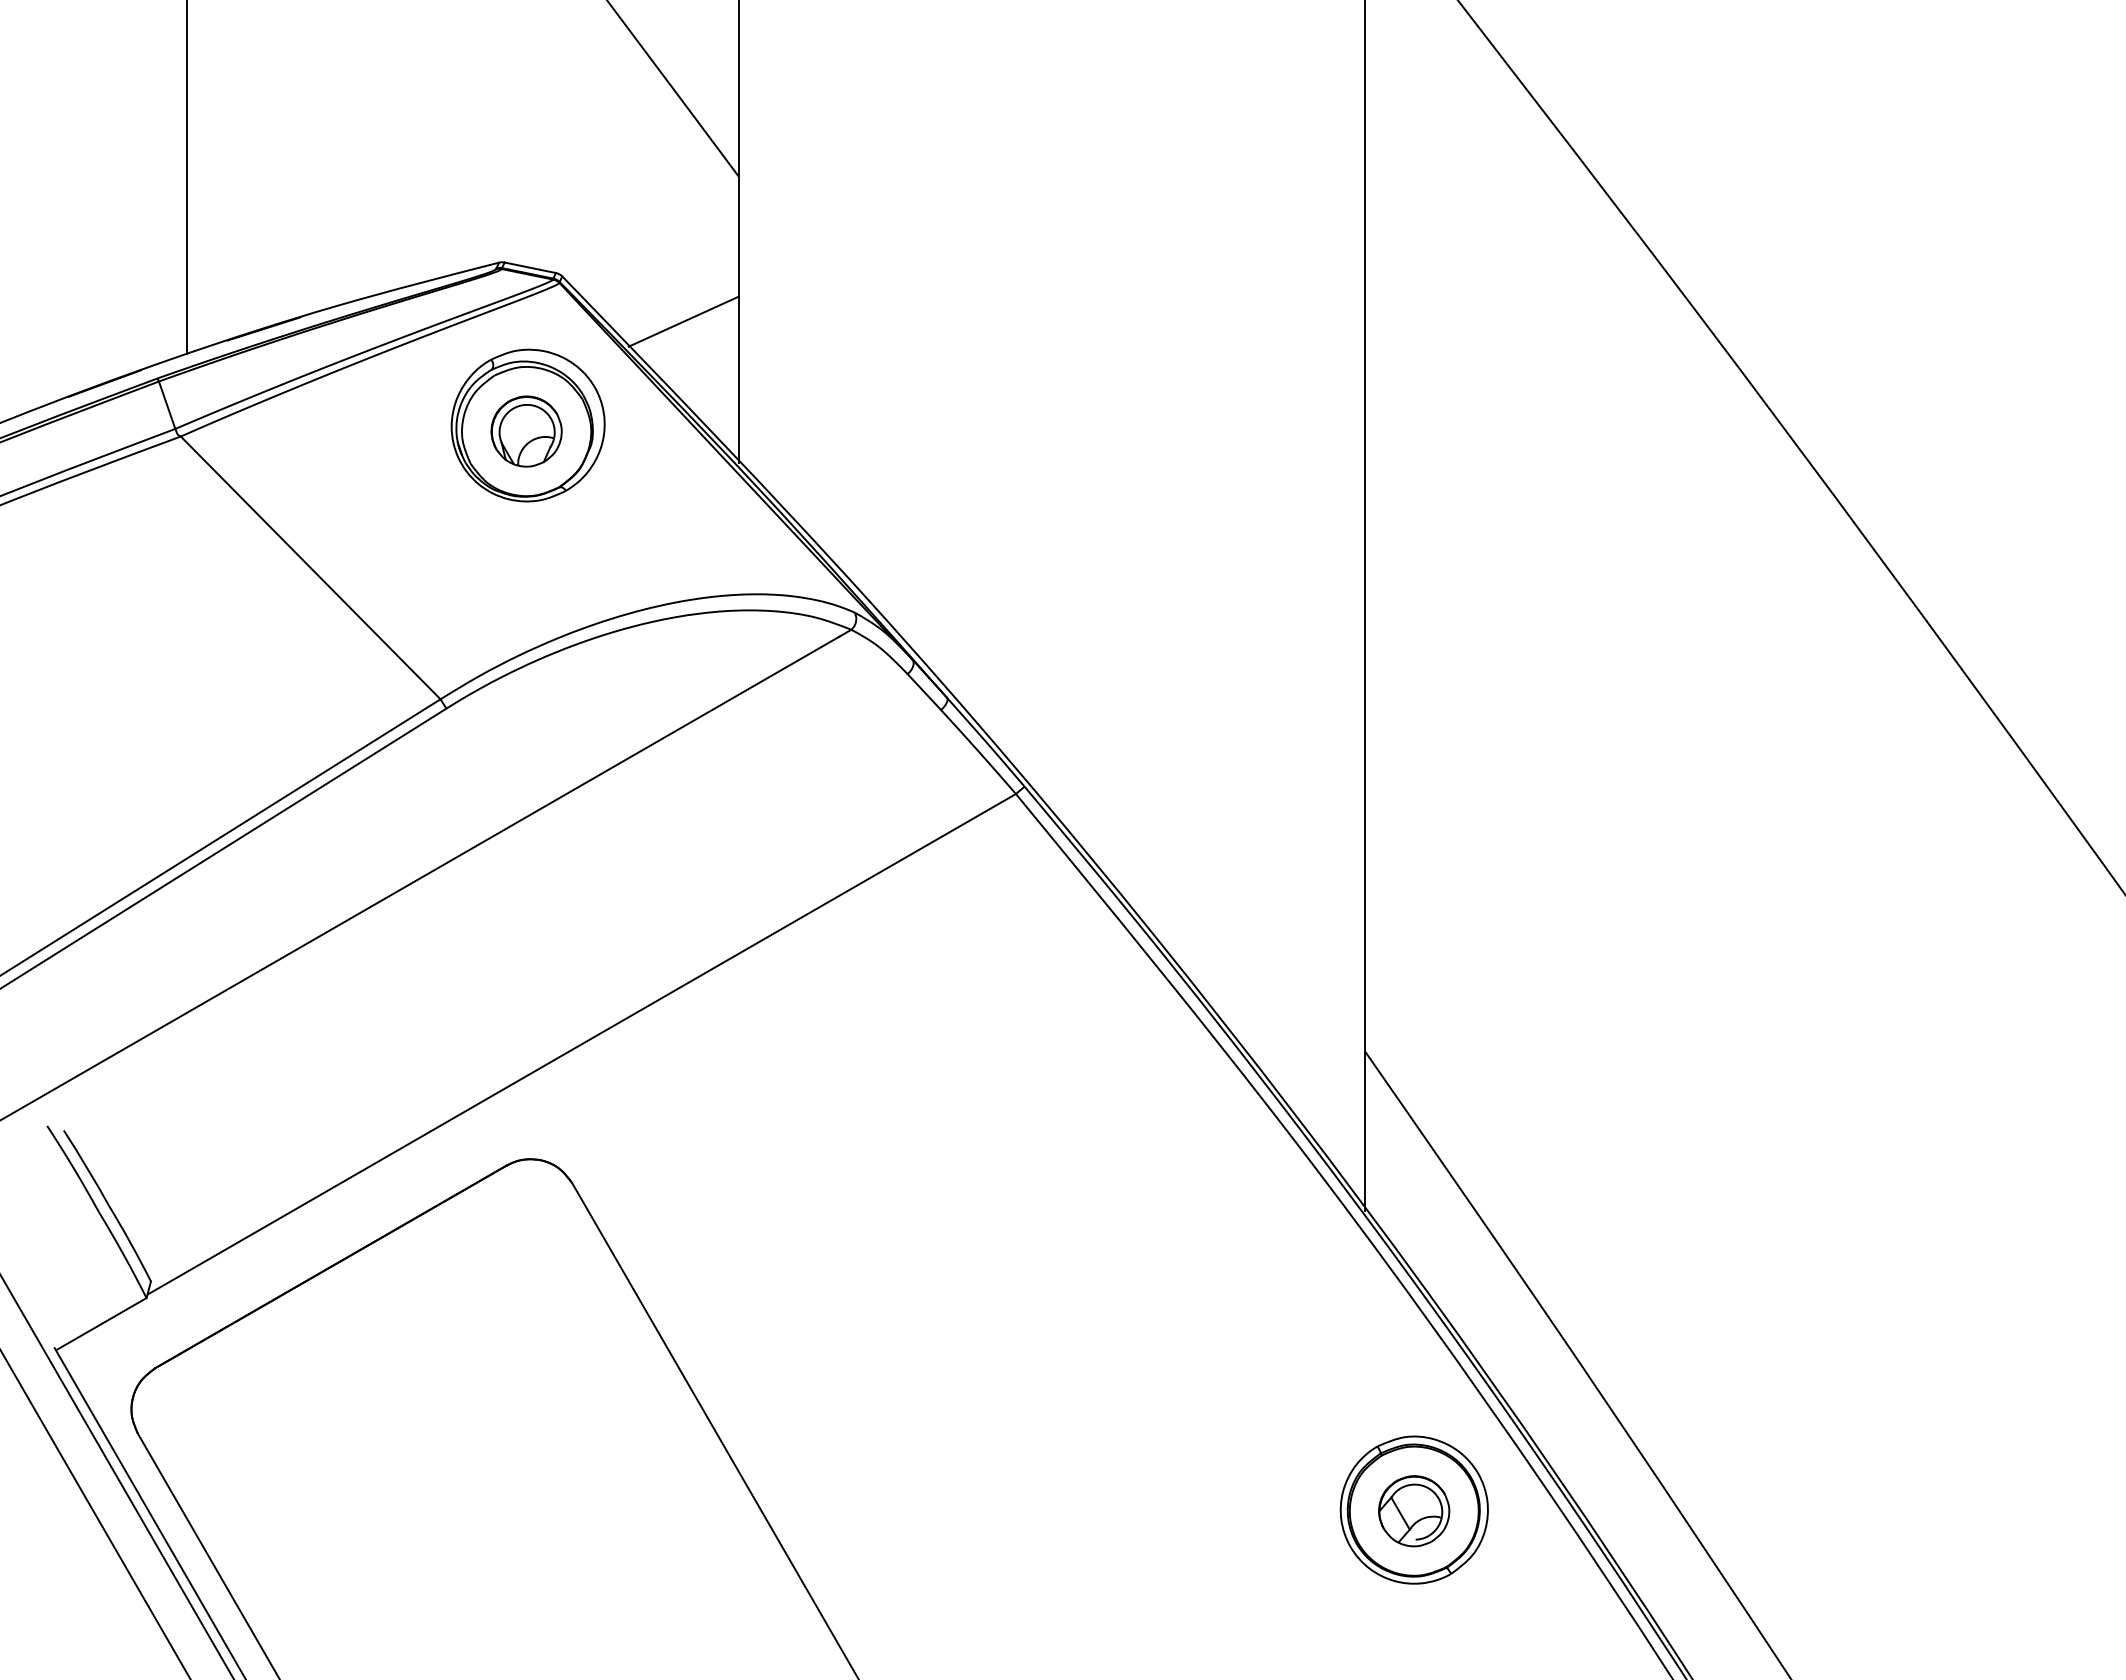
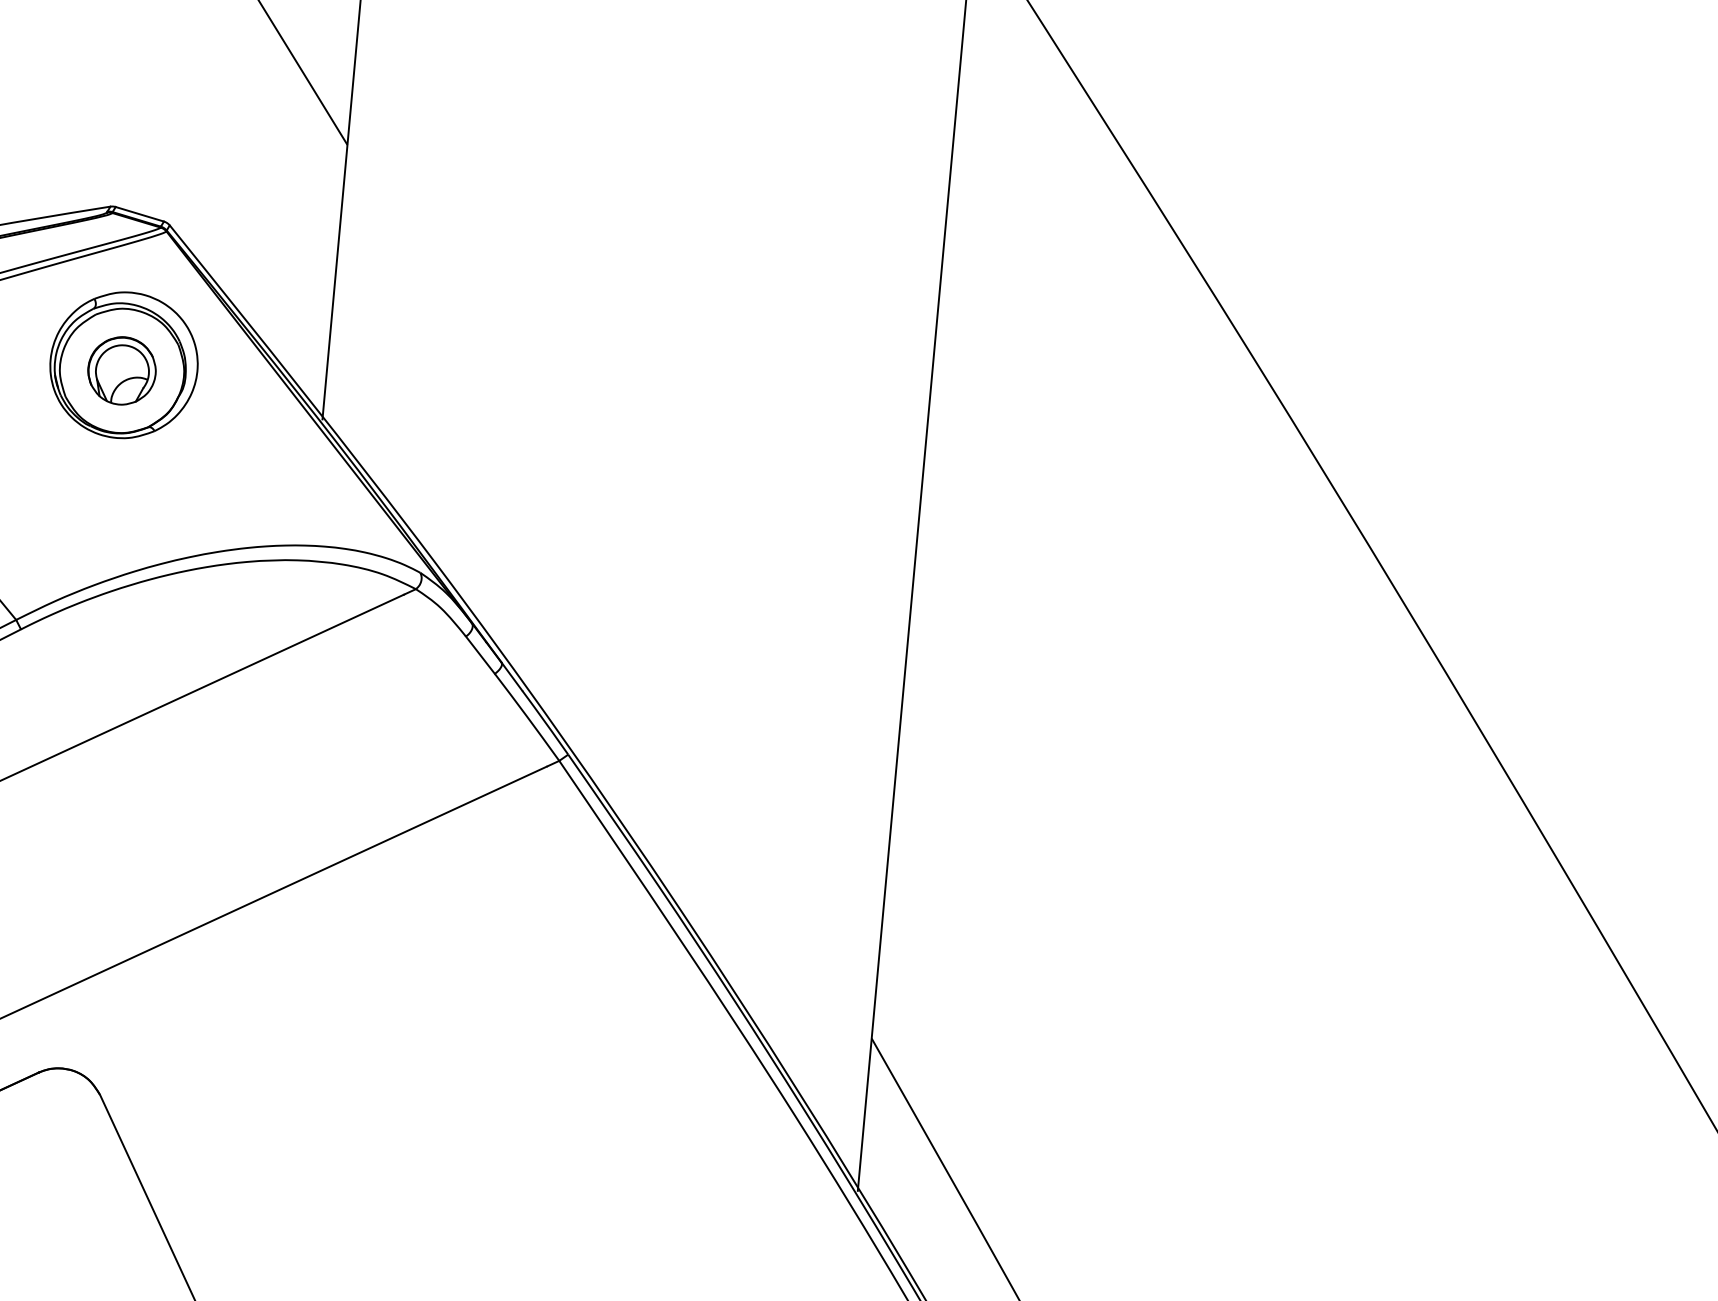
line: (683, 321) -> (281, 279), removed

